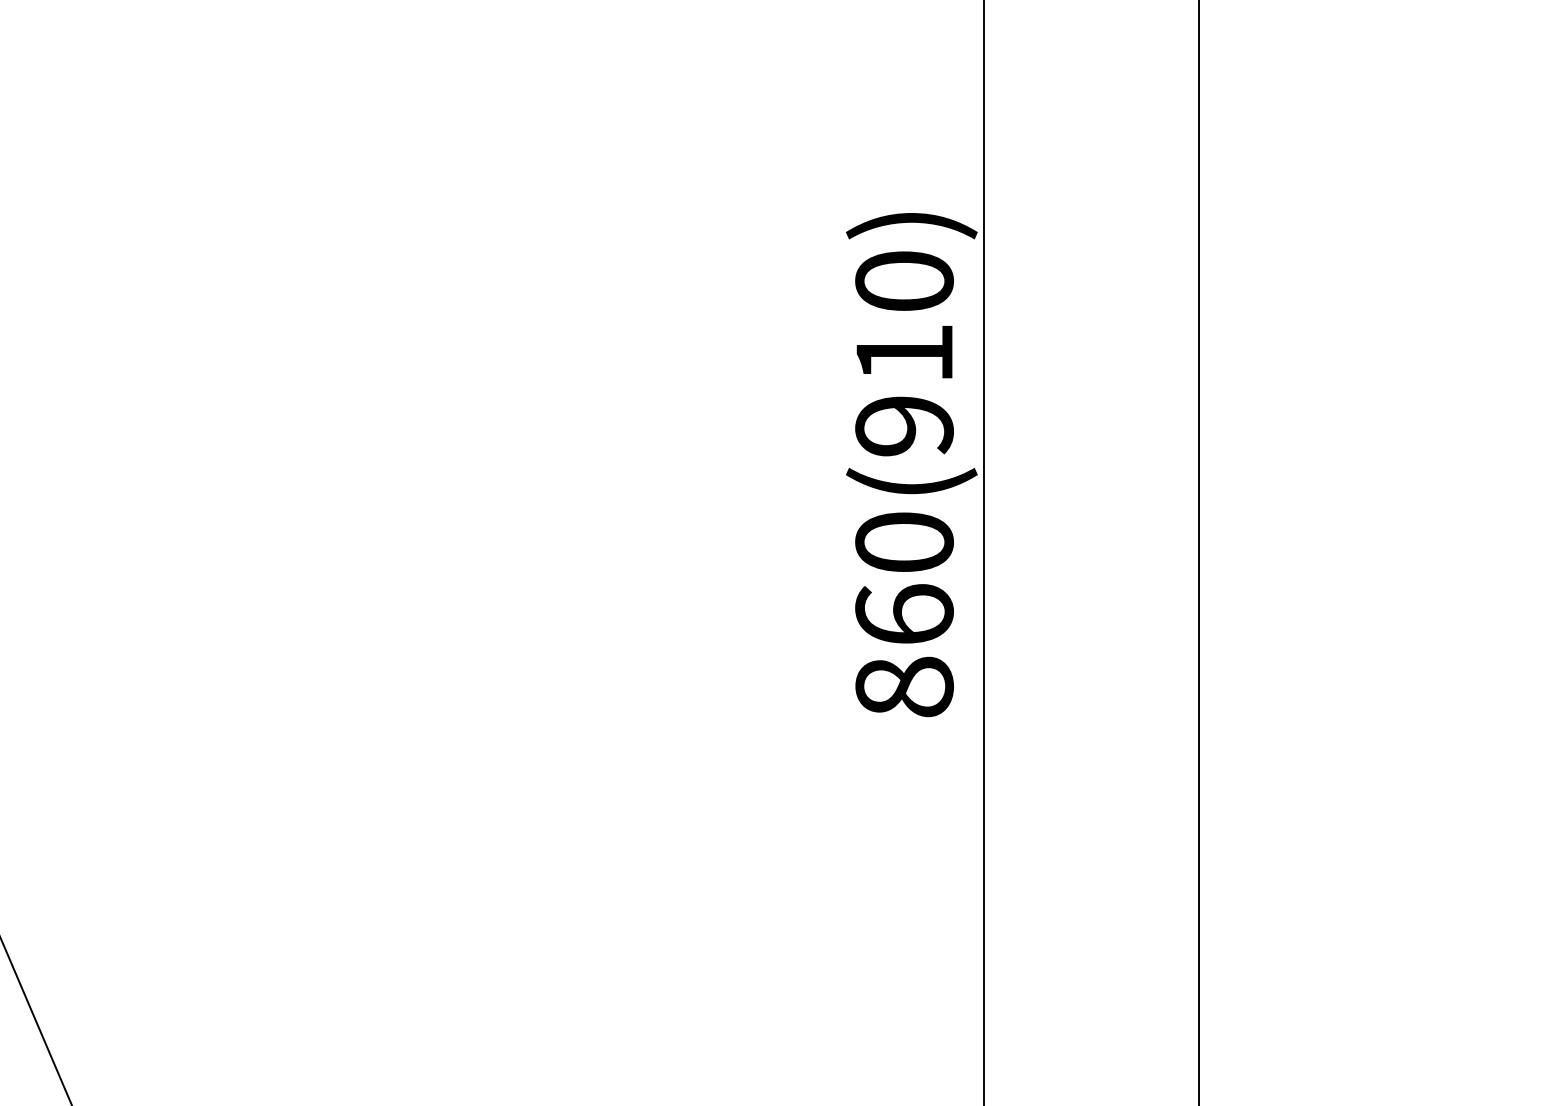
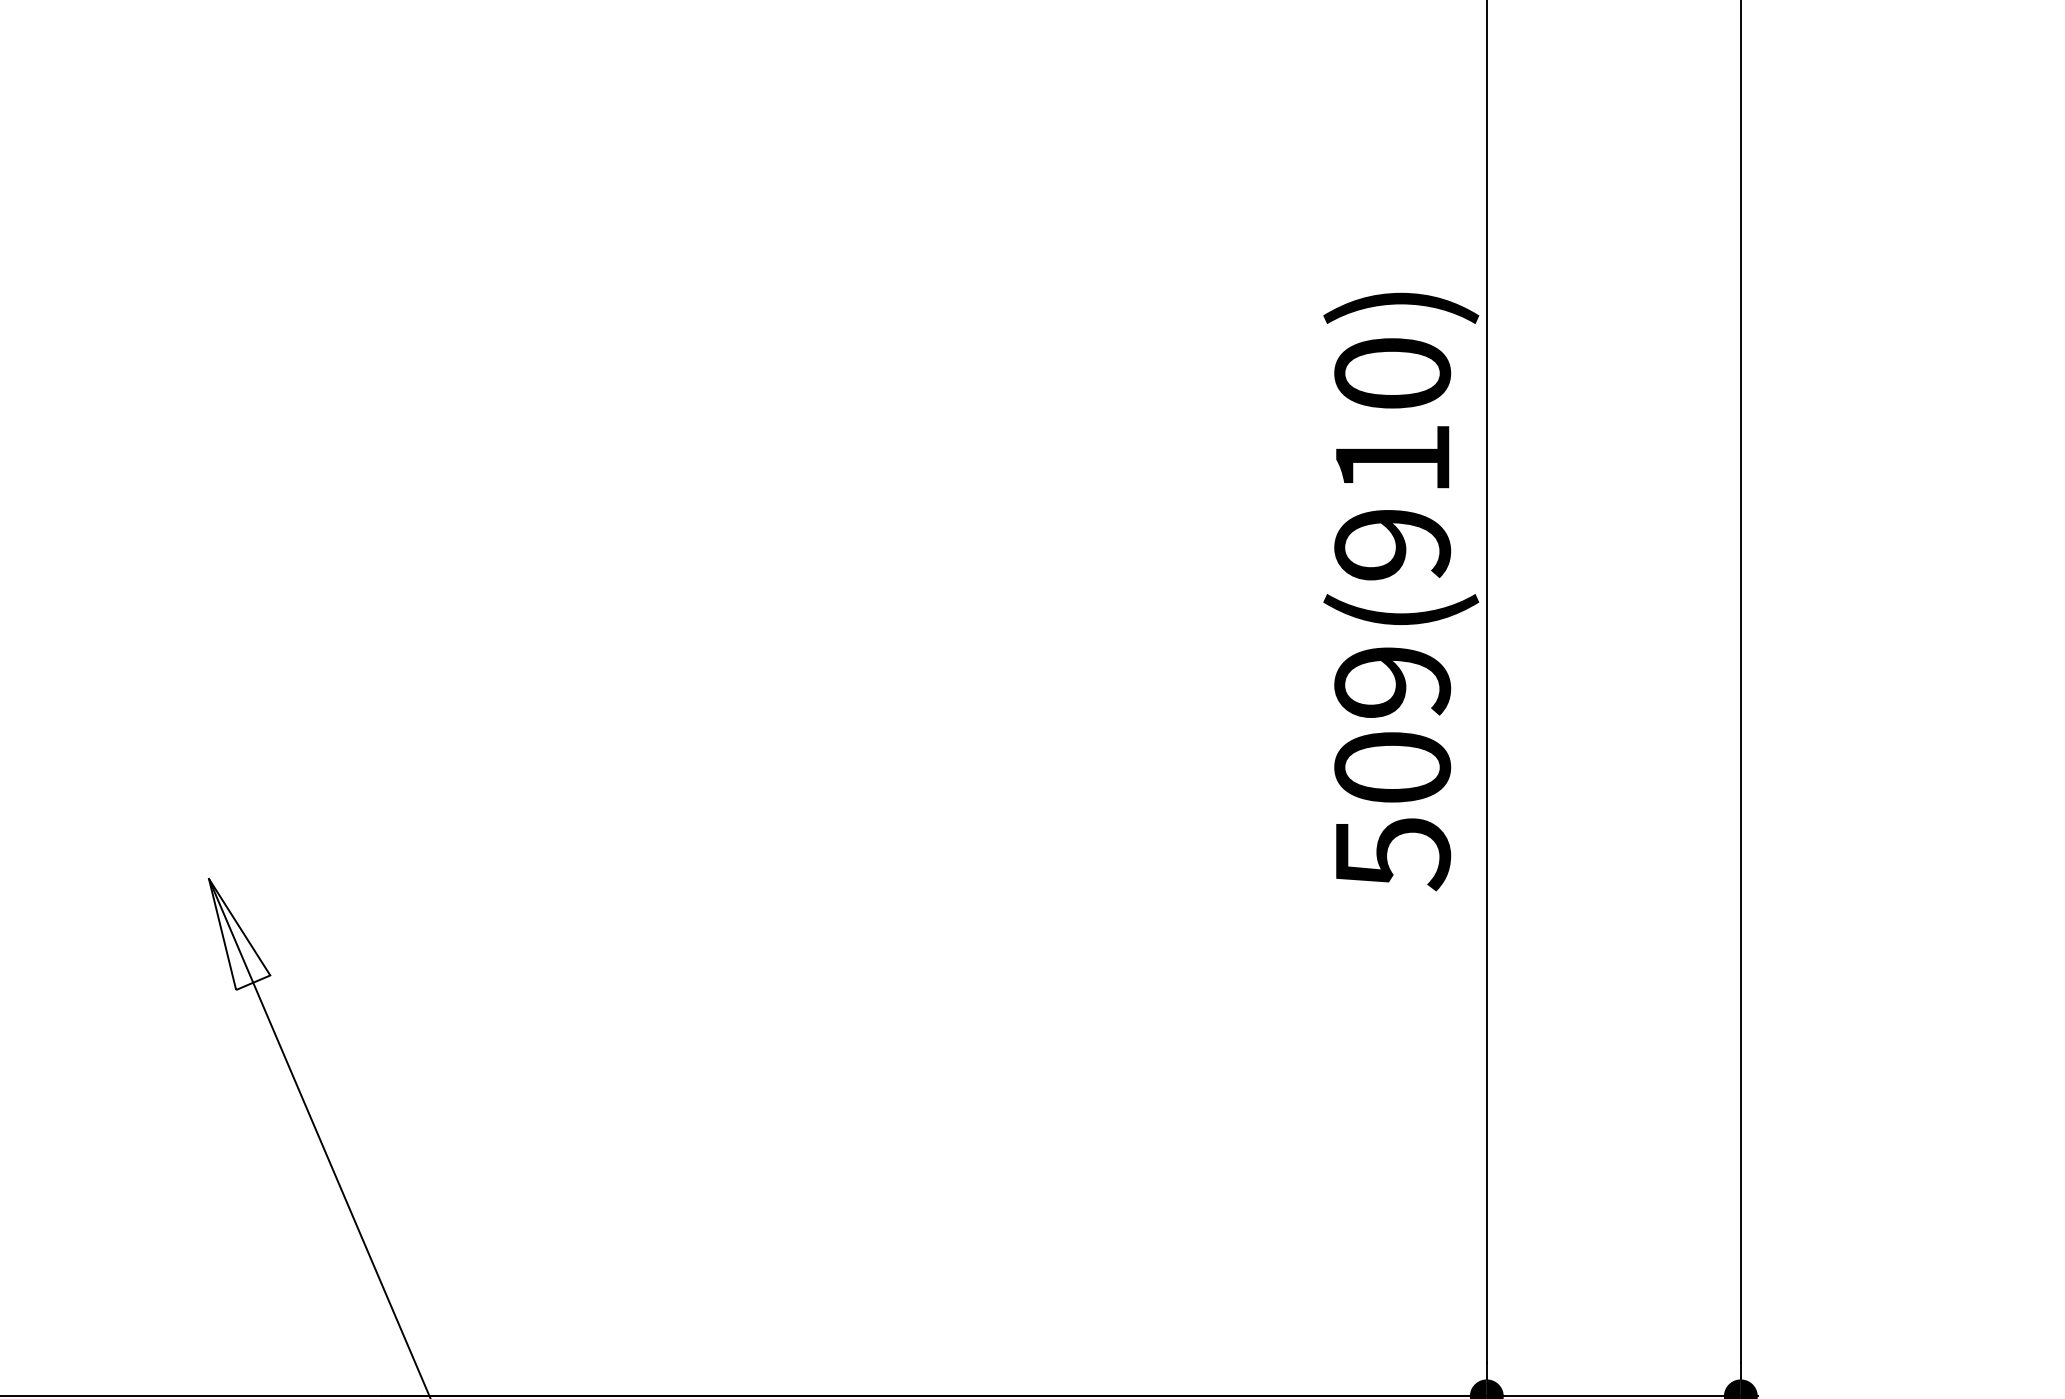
text: (904, 615) -> (1392, 768), 860(910) -> 509(910)

